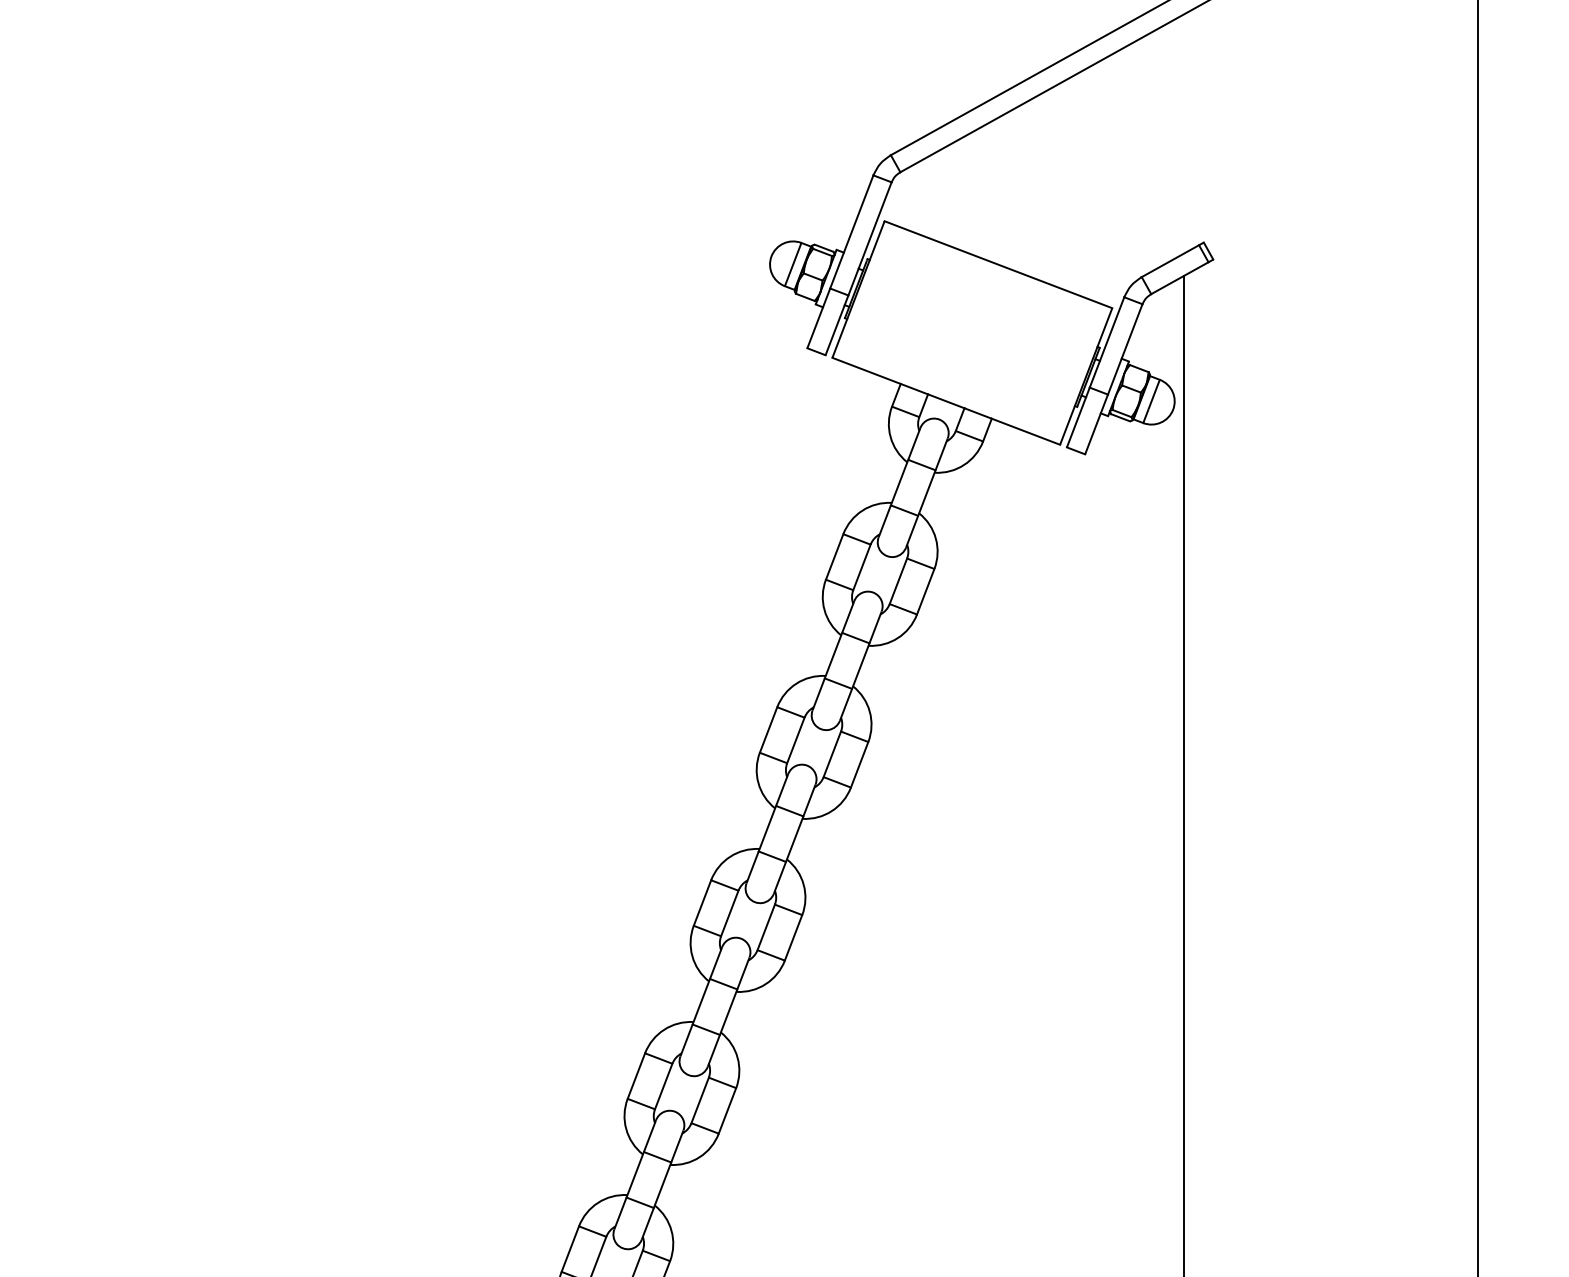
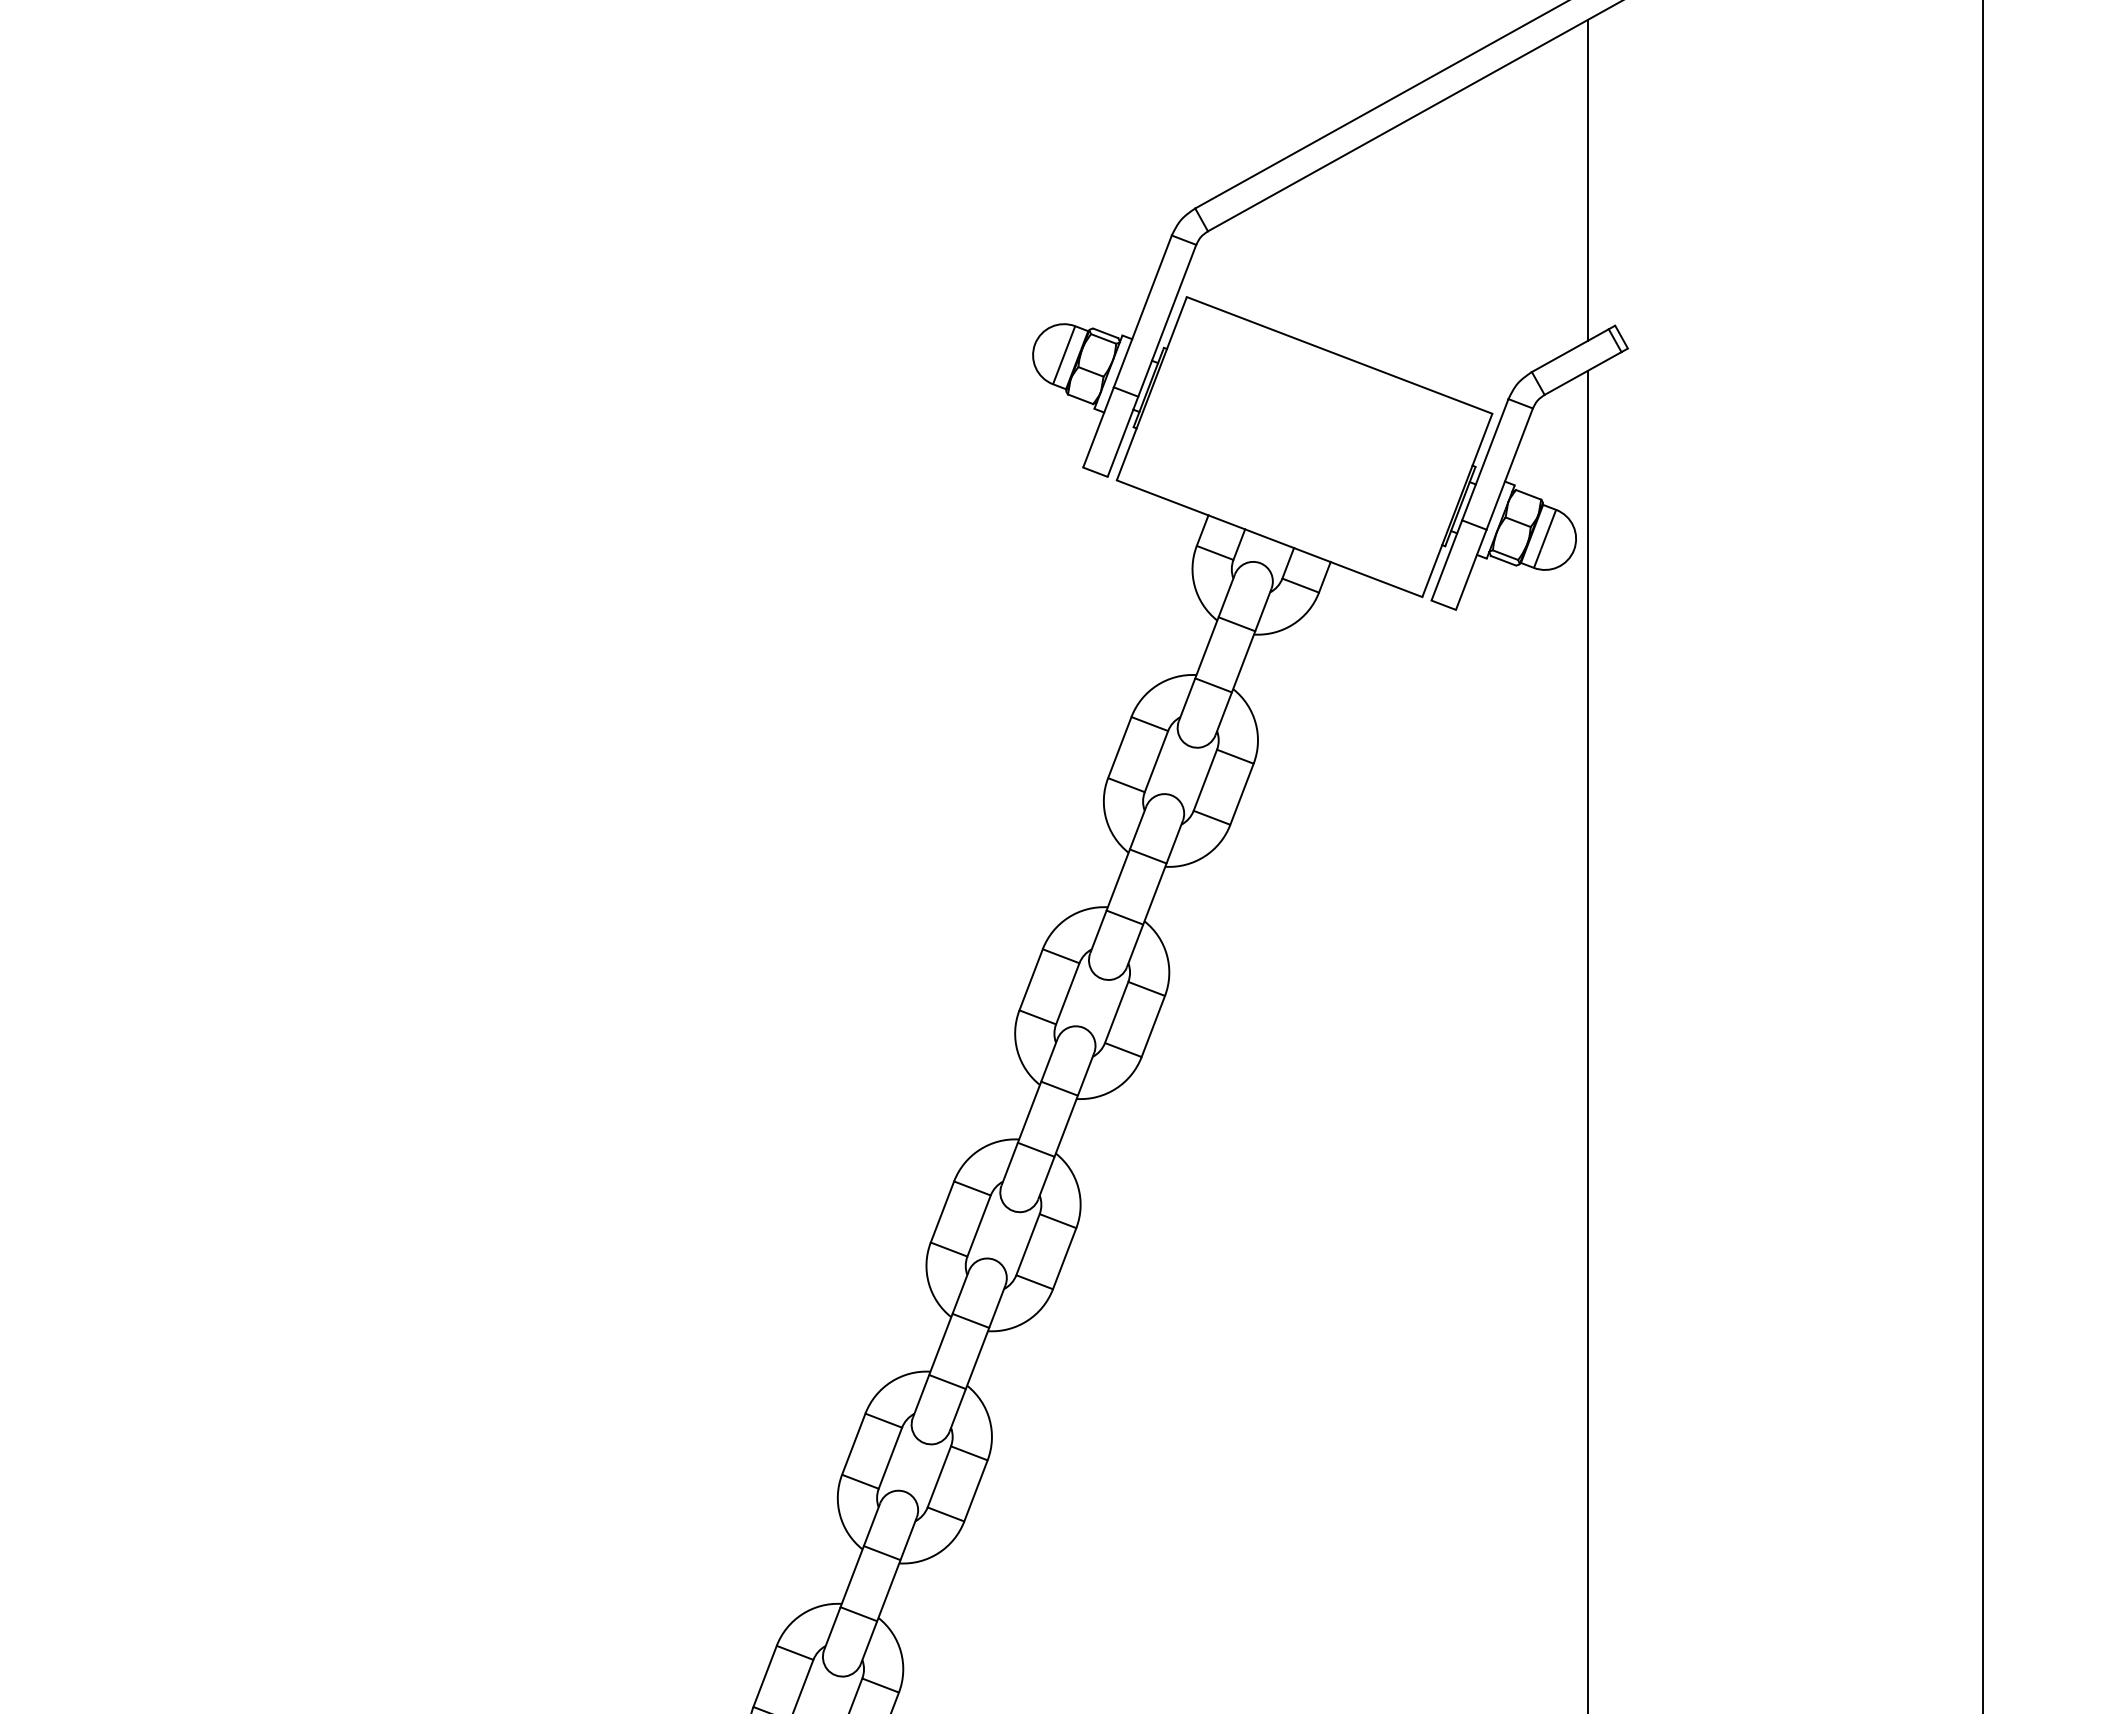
line: (1183, 133) -> (1588, 179), added

